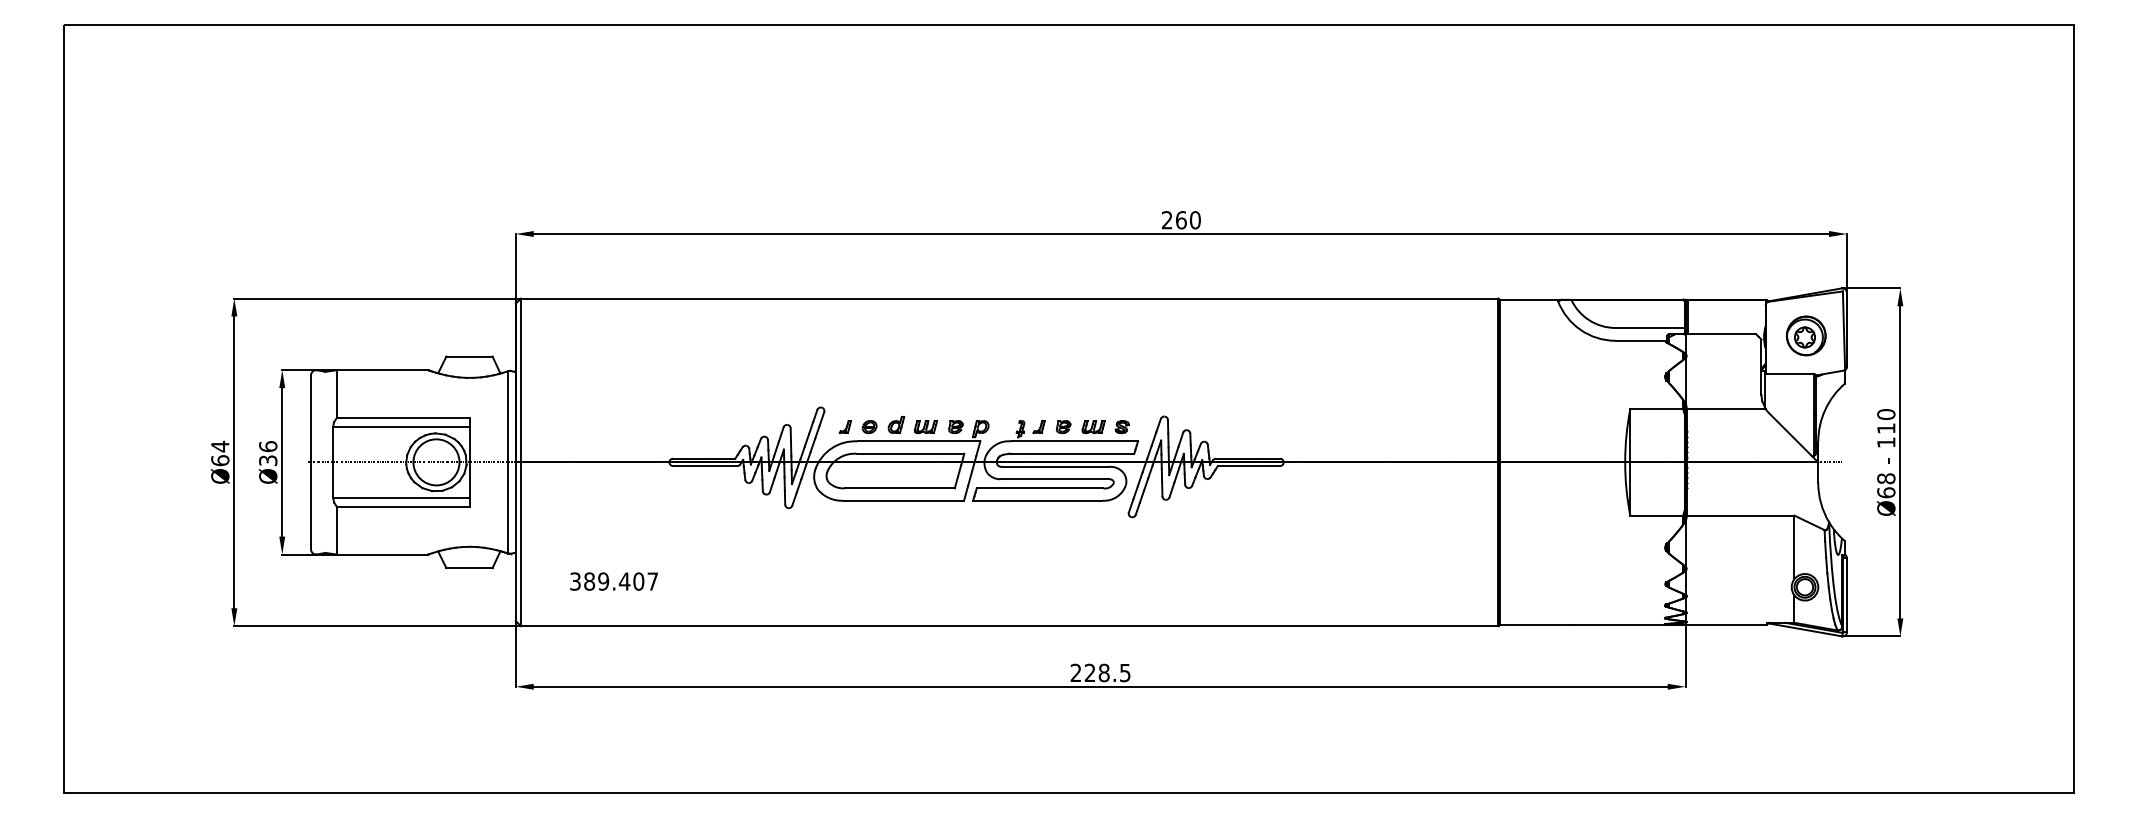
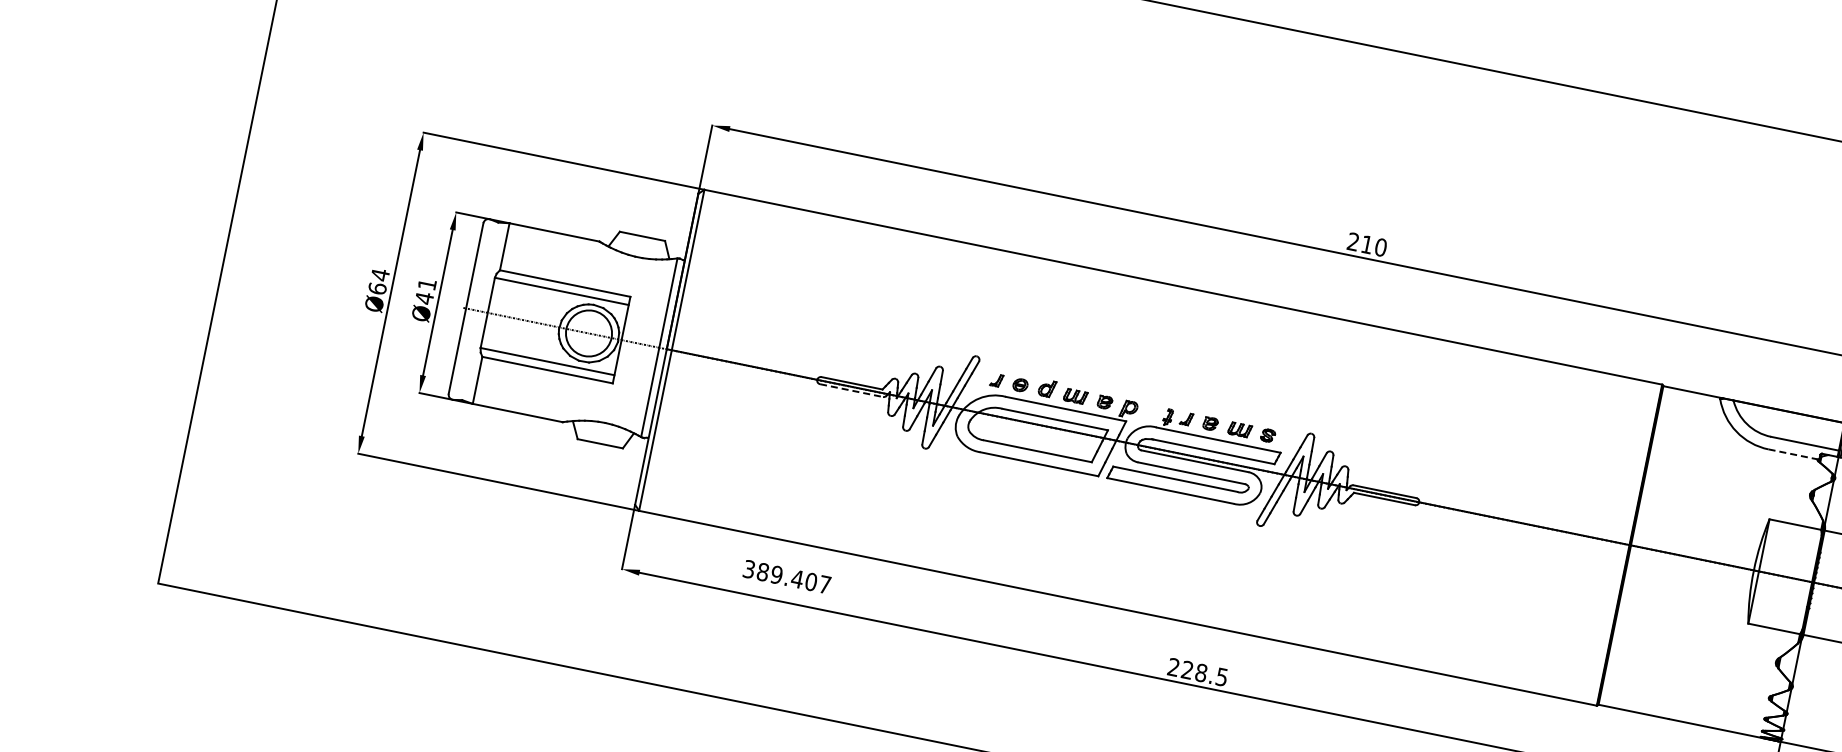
text: (1181, 220) -> (1367, 244), 260 -> 210
line: (1640, 340) -> (1793, 454), solid -> dashed
text: (268, 453) -> (426, 291), Ø36 -> Ø41
line: (705, 466) -> (851, 391), solid -> dashed
text: (613, 581) -> (786, 576), moved

